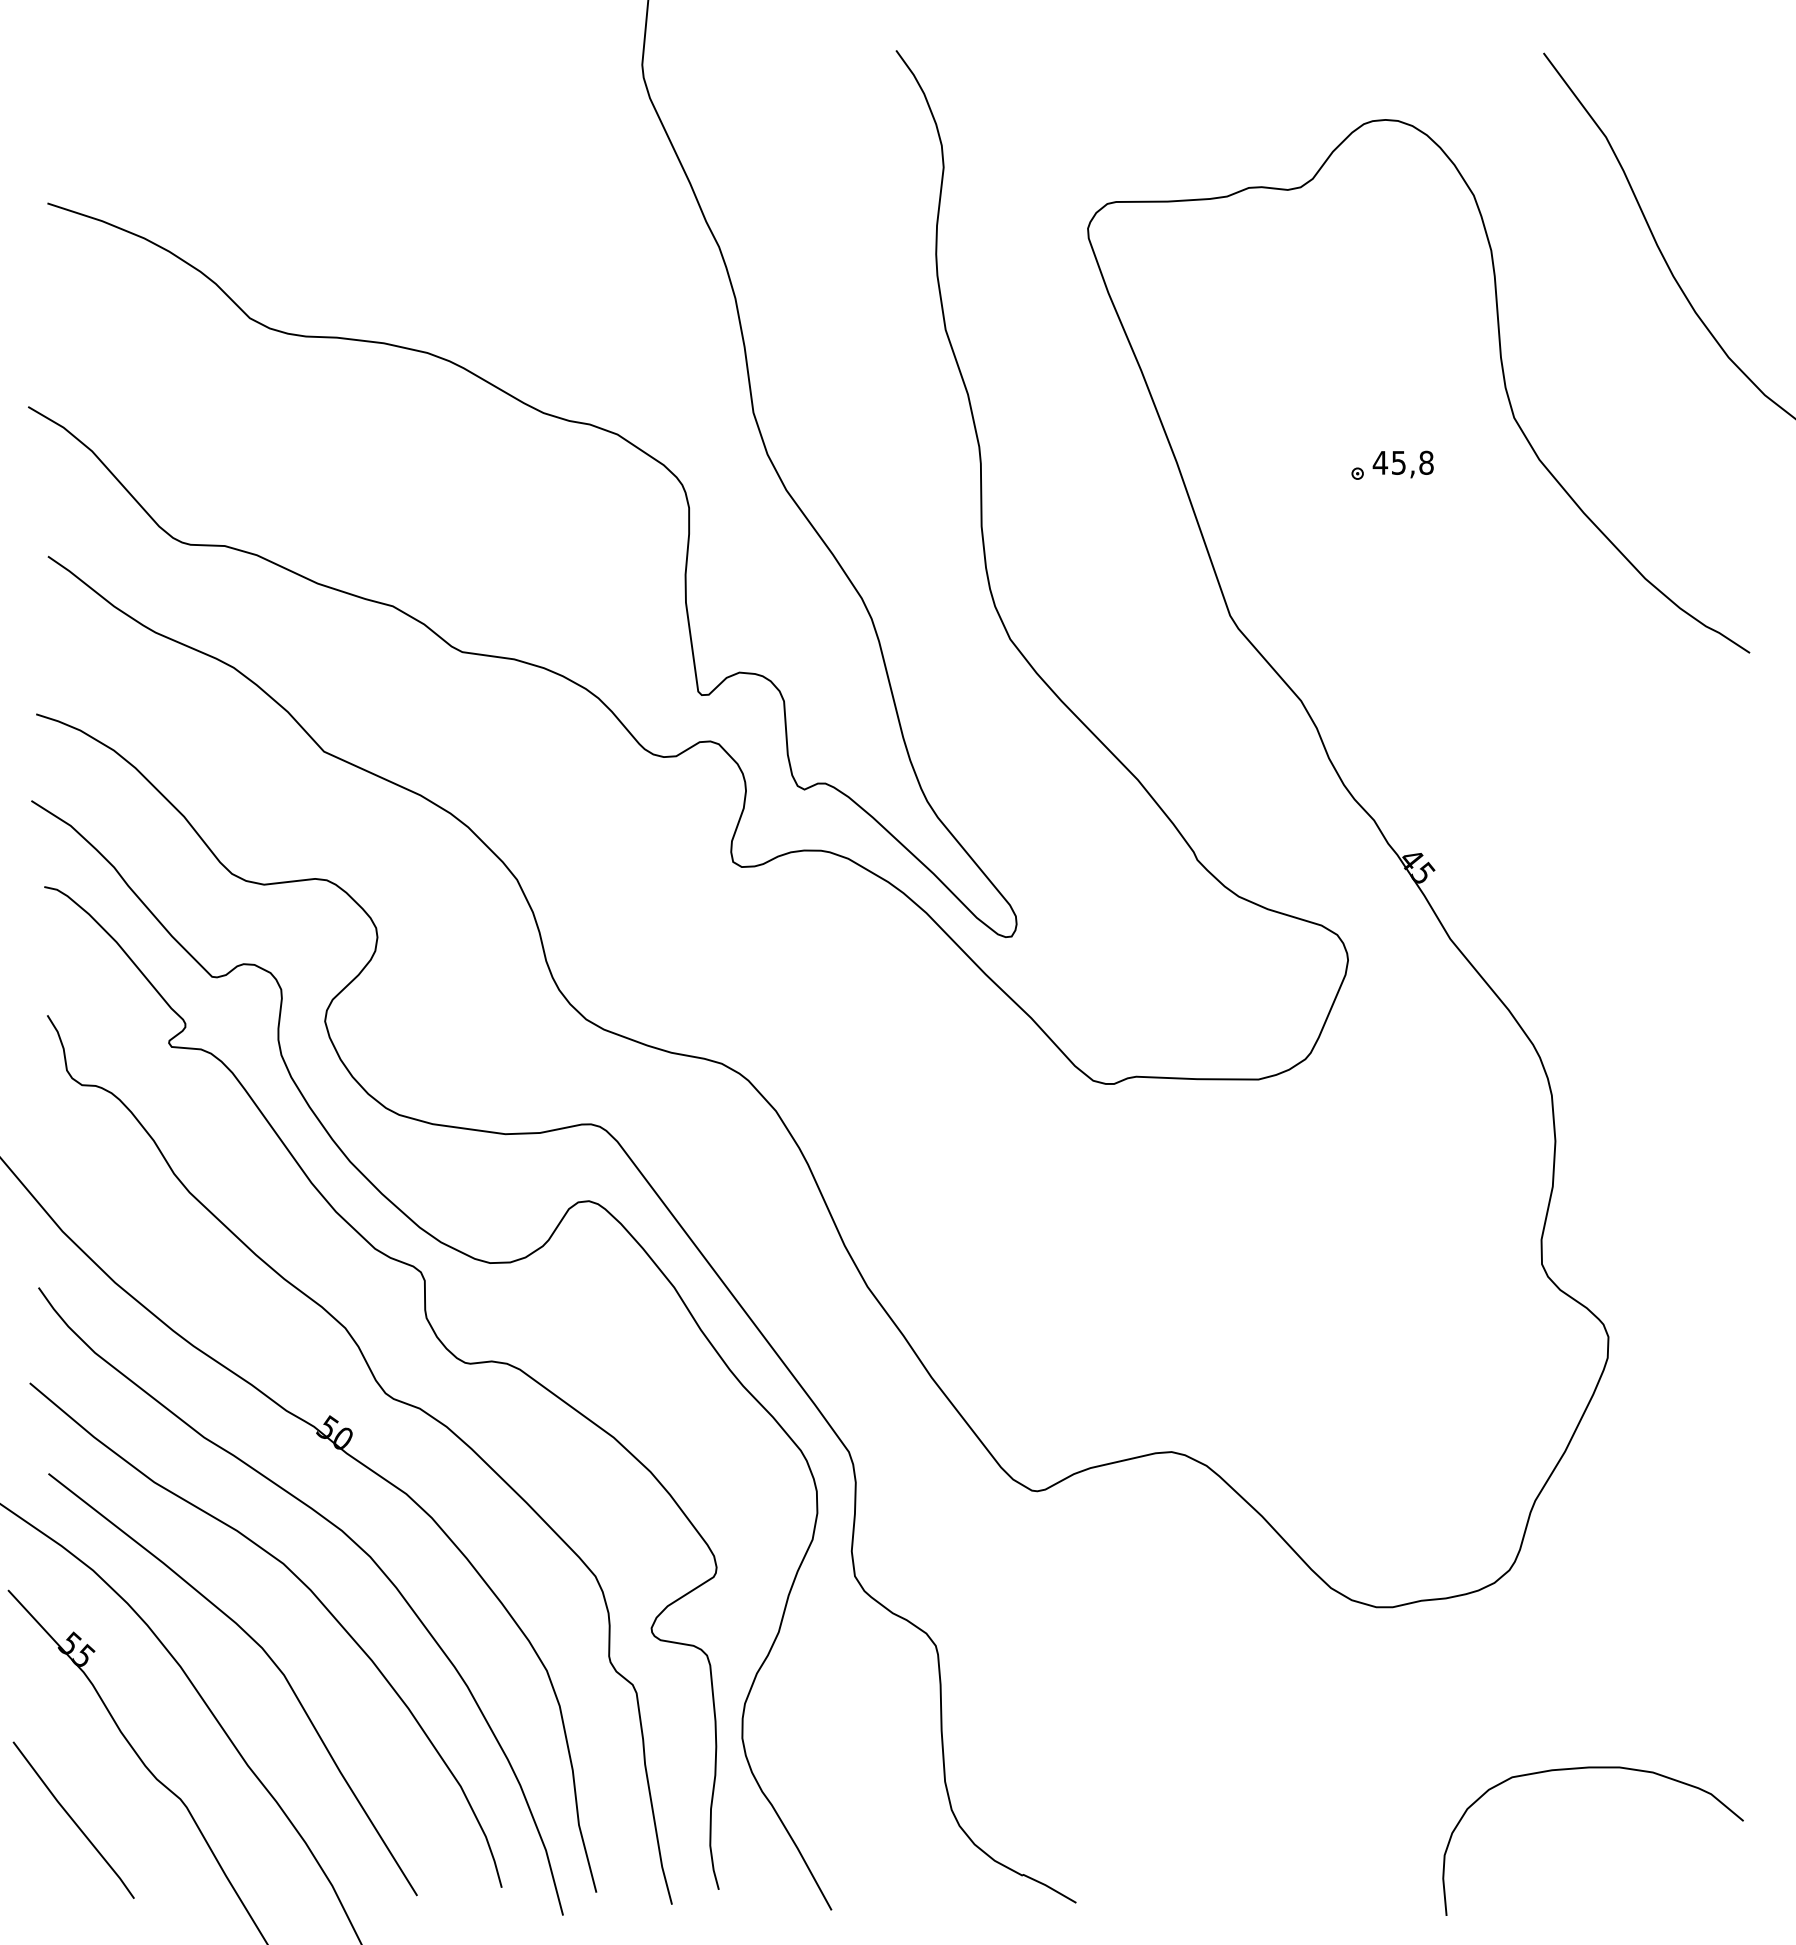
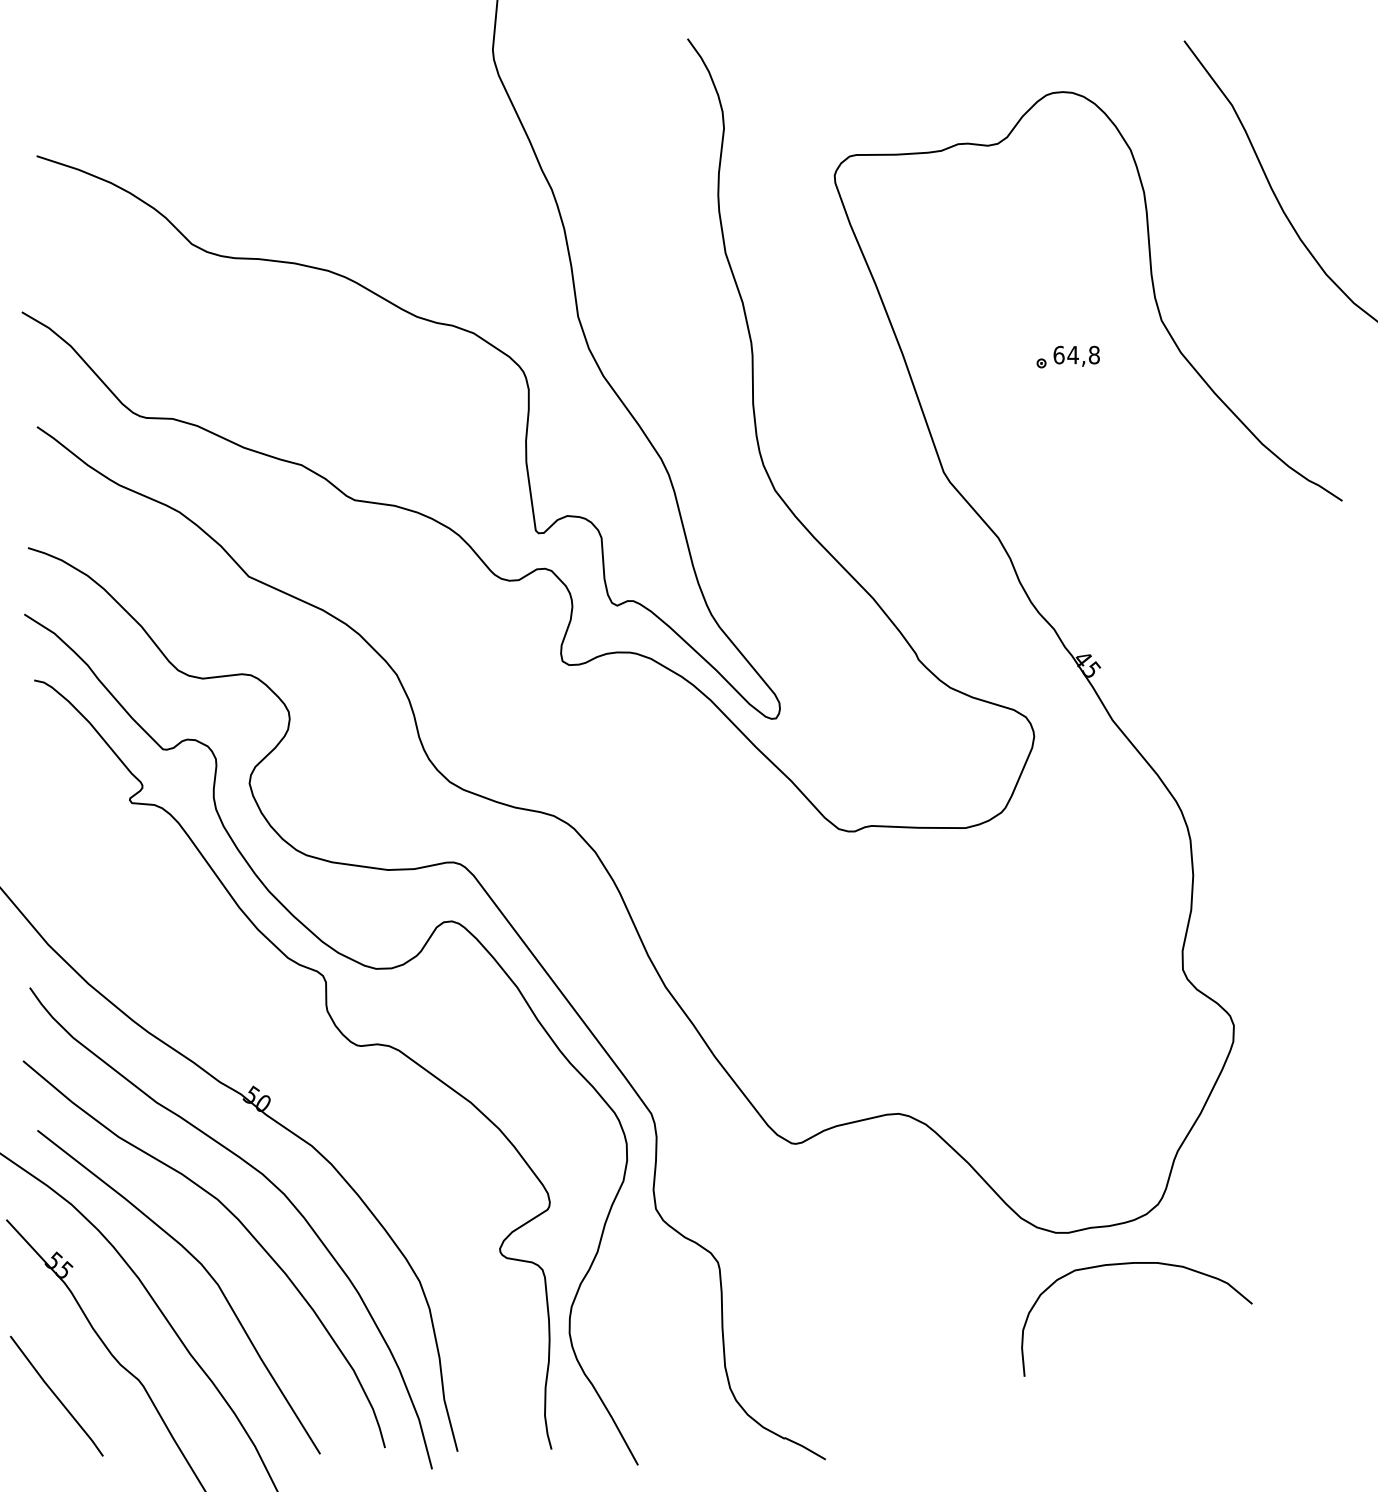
text: (1389, 462) -> (1065, 354), 45,8 -> 64,8
curve: (392, 1399) -> (301, 1073), removed
curve: (1592, 1768) -> (1136, 1263), moved

